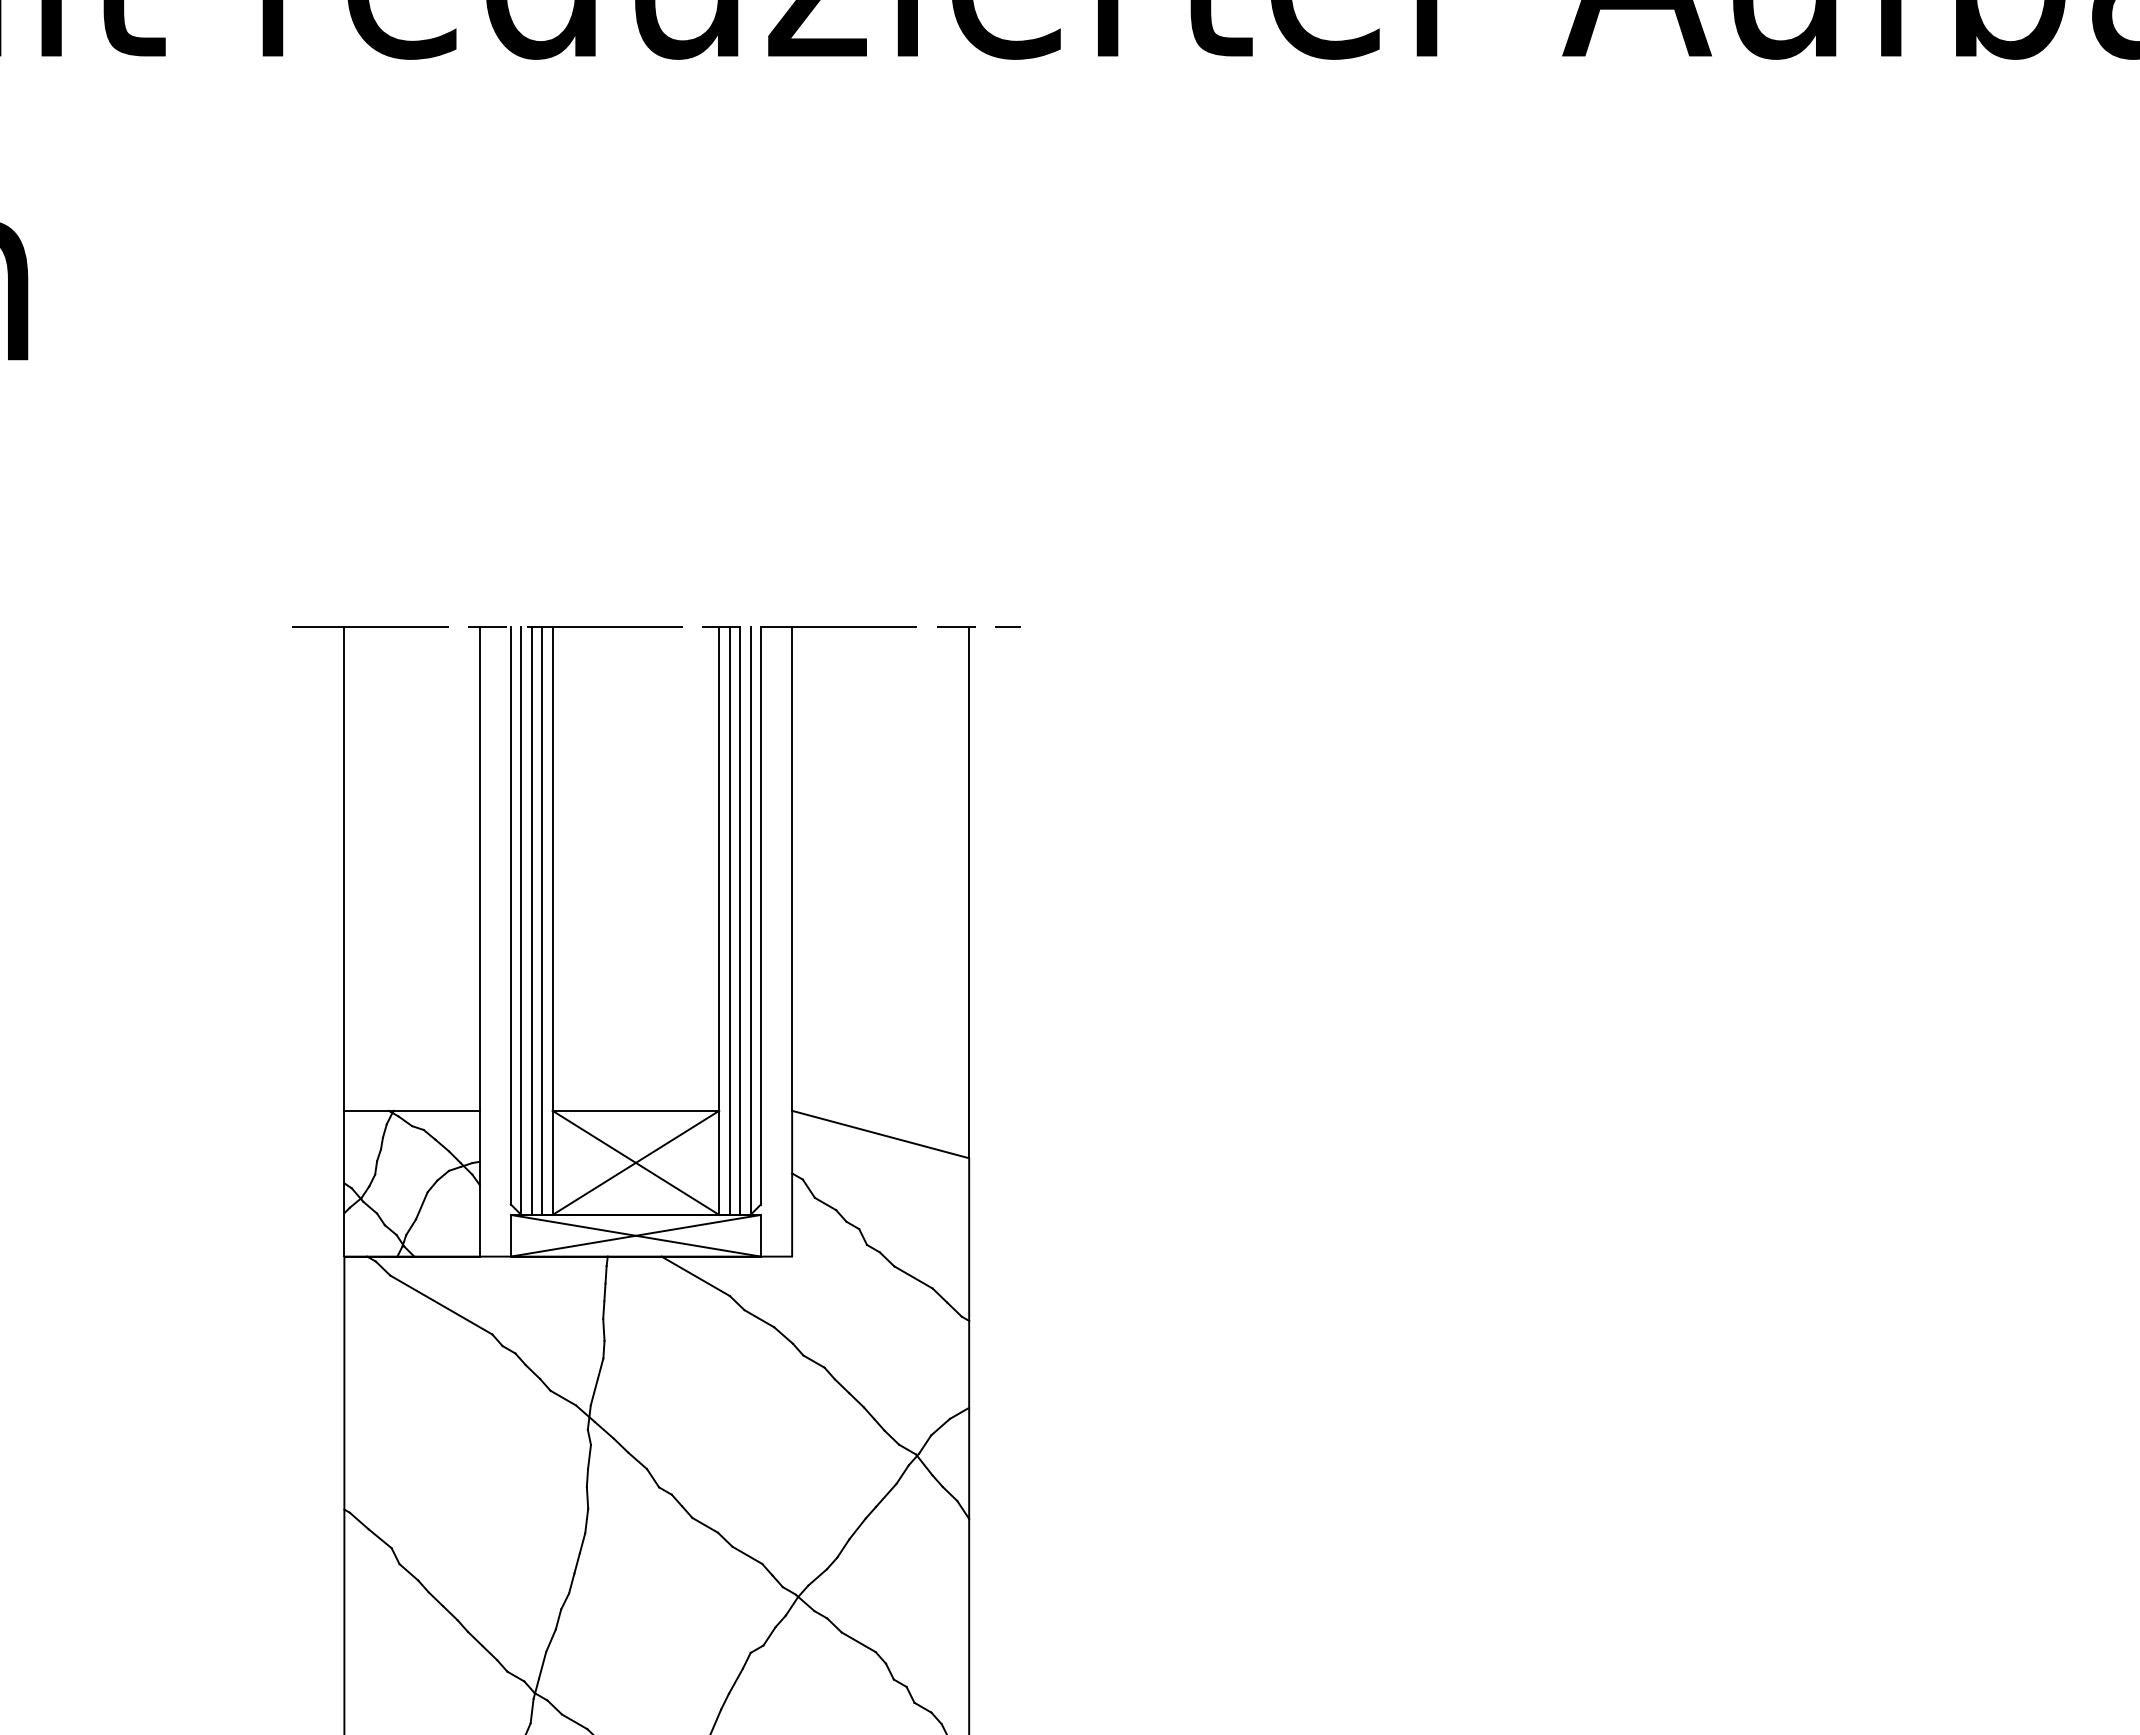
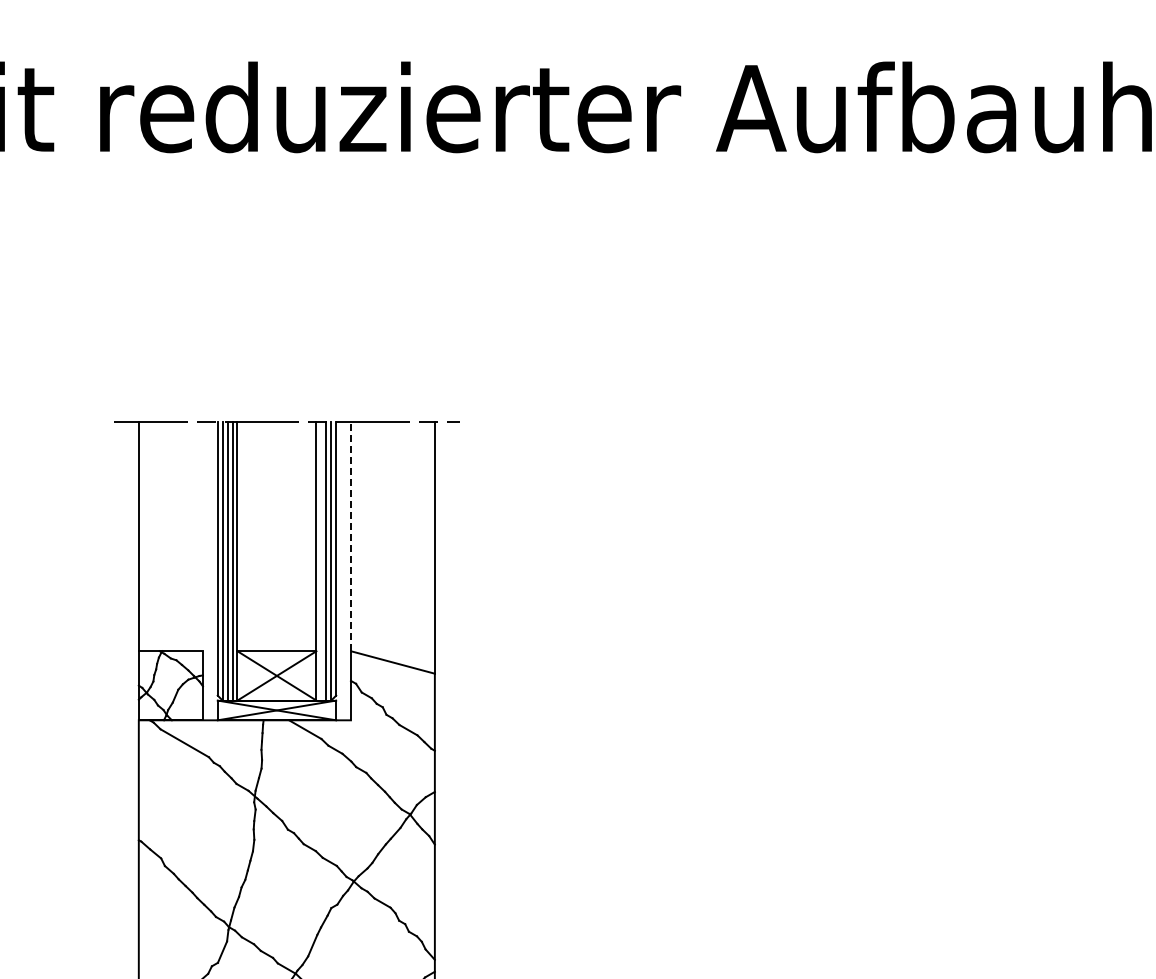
line: (478, 868) -> (202, 536), removed
line: (791, 868) -> (350, 536), solid -> dashed
line: (729, 919) -> (321, 560), removed

